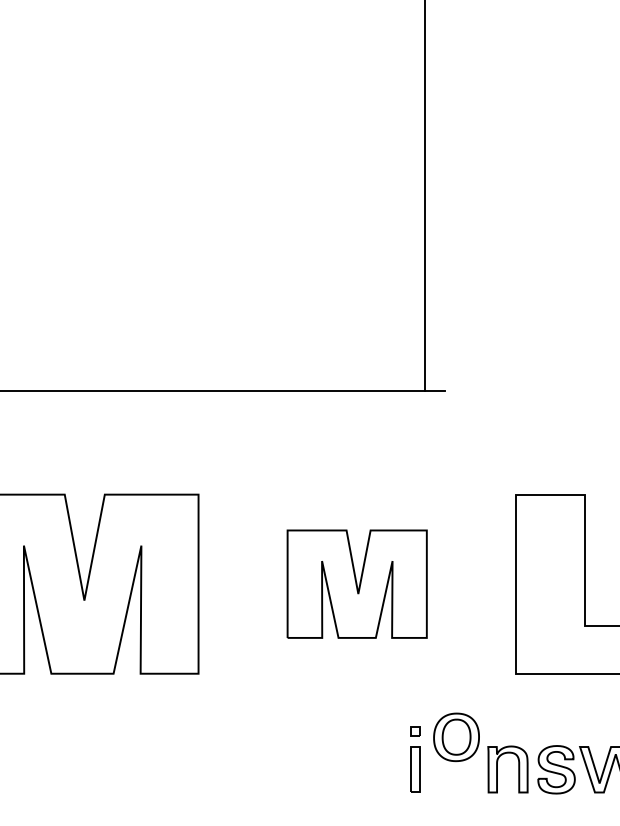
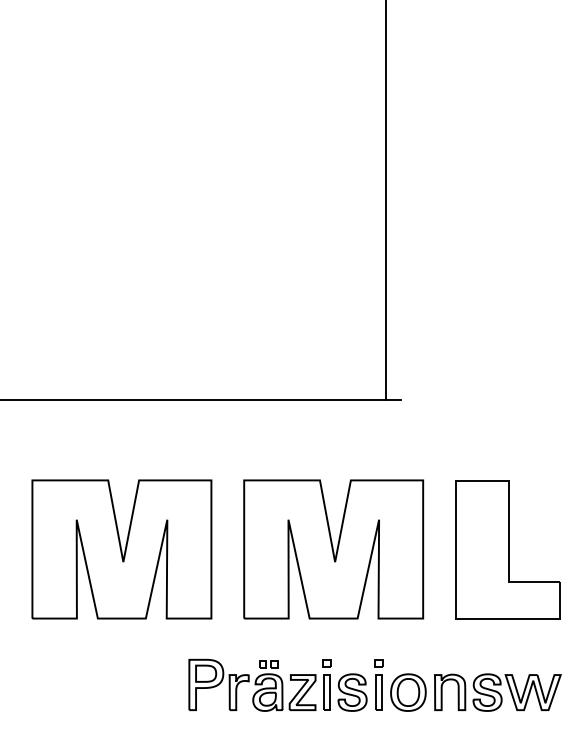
part: (356, 584) -> (333, 549), size x1.67
part: (456, 737) -> (408, 692), moved
part: (284, 759) -> (277, 684), added

